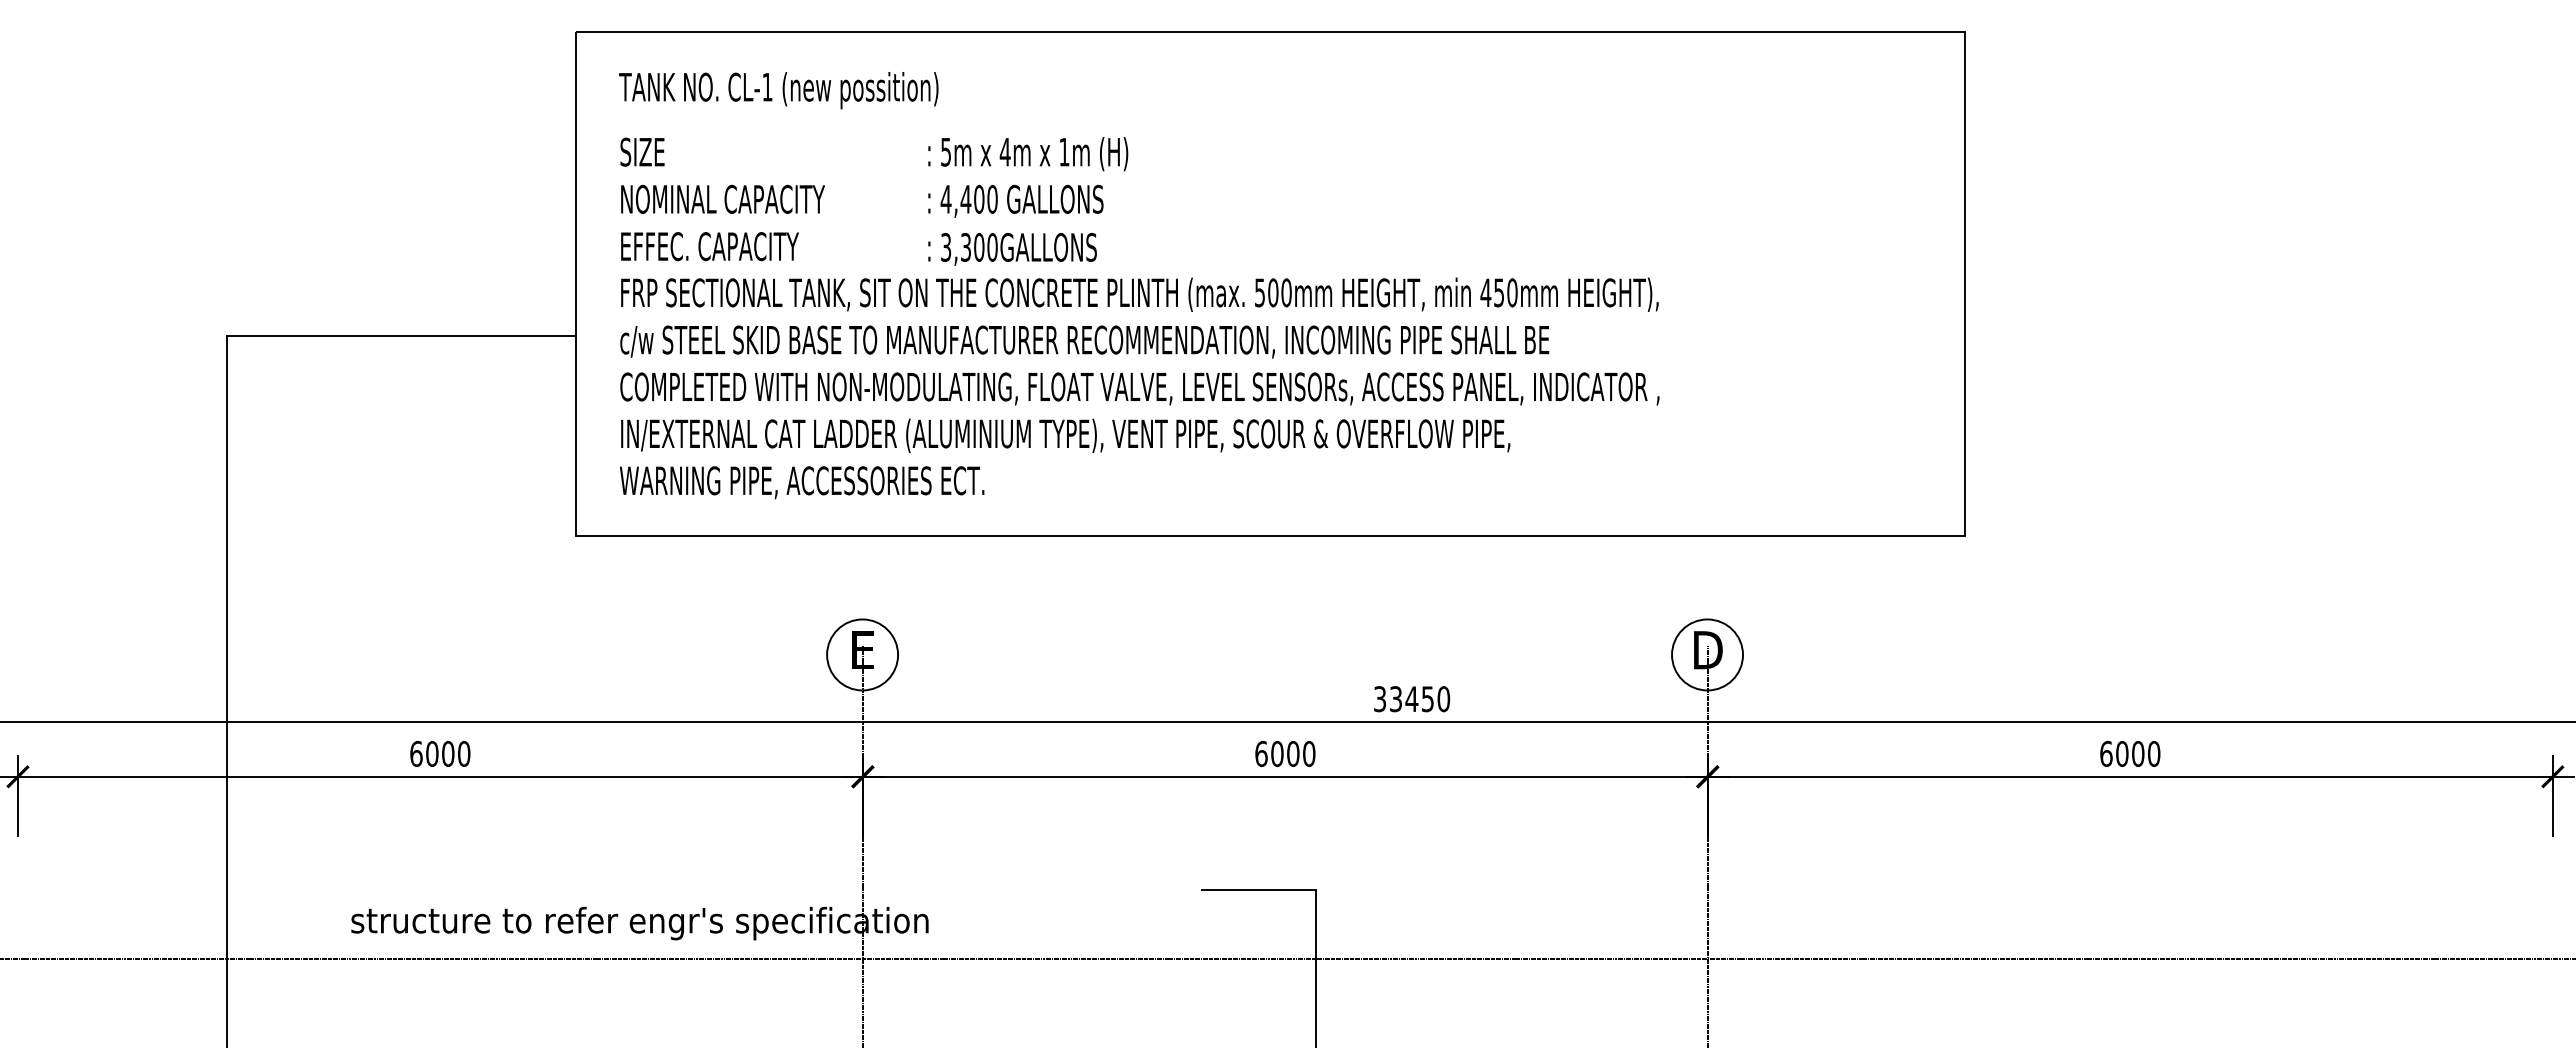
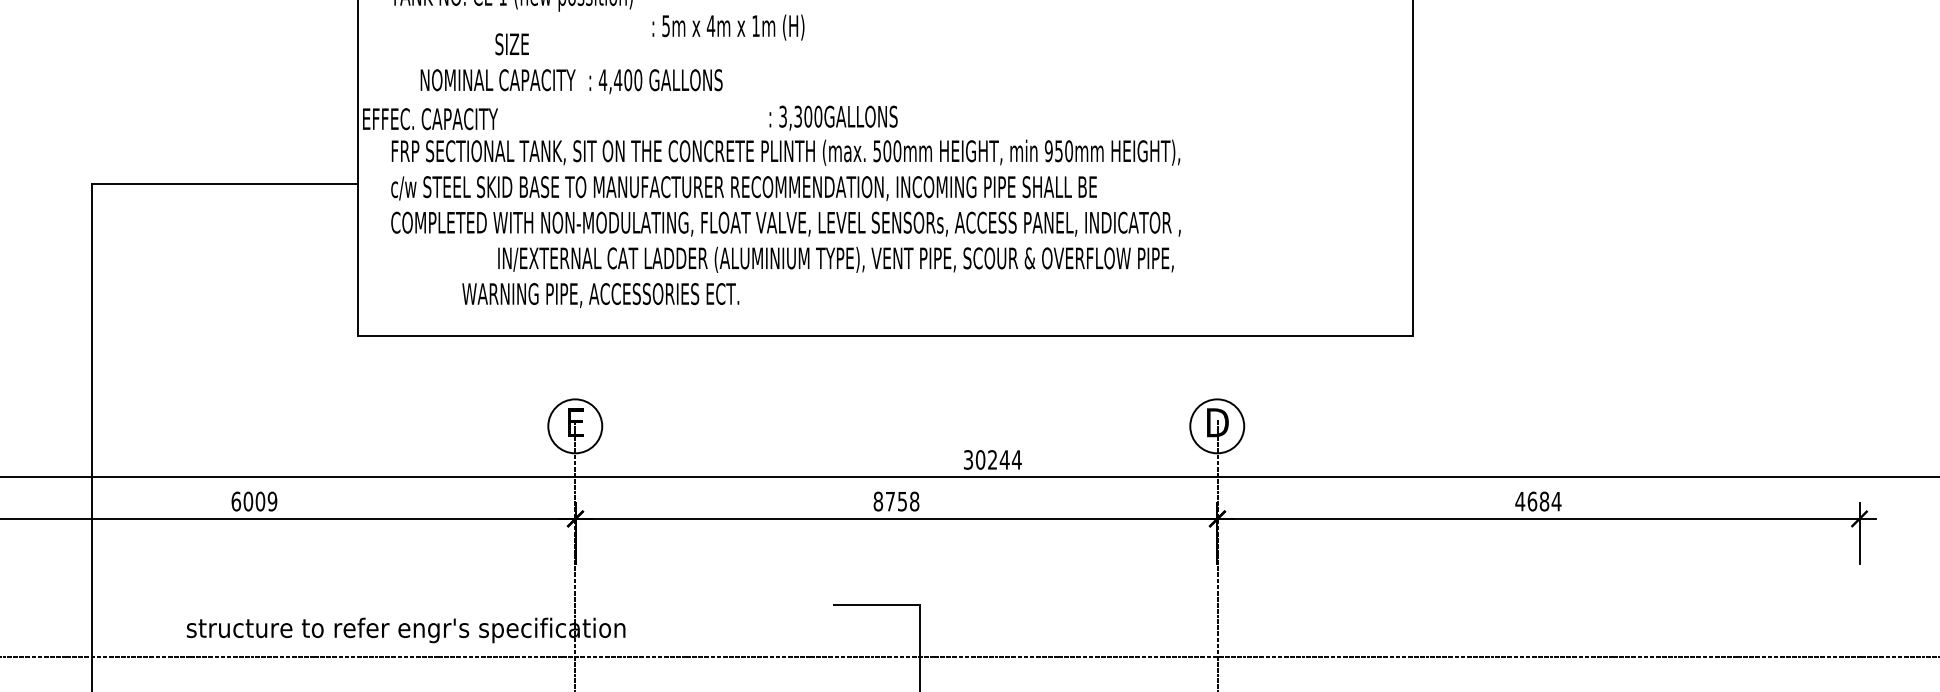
text: (642, 151) -> (512, 43), moved
text: (1028, 154) -> (728, 27), moved
text: (722, 198) -> (497, 79), moved
text: (1015, 200) -> (655, 81), moved
text: (709, 246) -> (430, 119), moved
text: (1012, 249) -> (833, 118), moved
text: (1485, 292) -> (1048, 150), 450mm -> 950mm
text: (1065, 435) -> (835, 259), moved
text: (802, 482) -> (601, 295), moved
text: (1419, 699) -> (998, 460), 33450 -> 30244
text: (1285, 753) -> (896, 501), 6000 -> 8758
text: (2129, 753) -> (1537, 501), 6000 -> 4684
text: (463, 754) -> (272, 501), 6000 -> 6009

